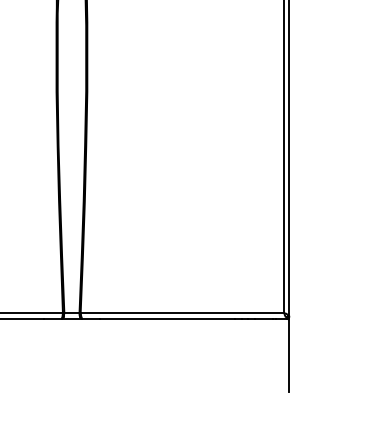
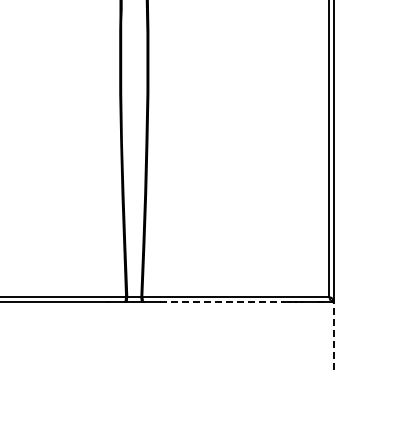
line: (167, 318) -> (222, 302), solid -> dashed
line: (288, 355) -> (333, 336), solid -> dashed

